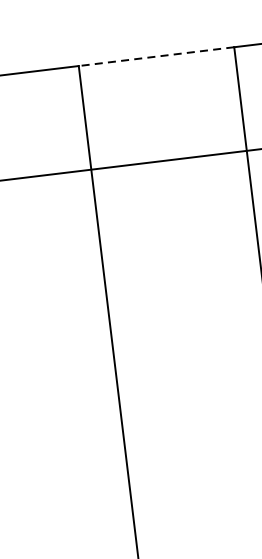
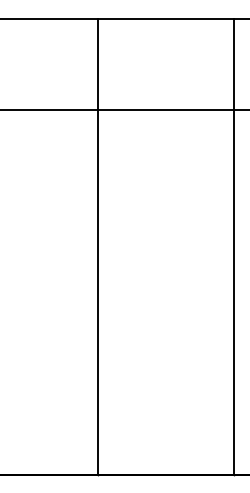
line: (156, 56) -> (165, 19), dashed -> solid

